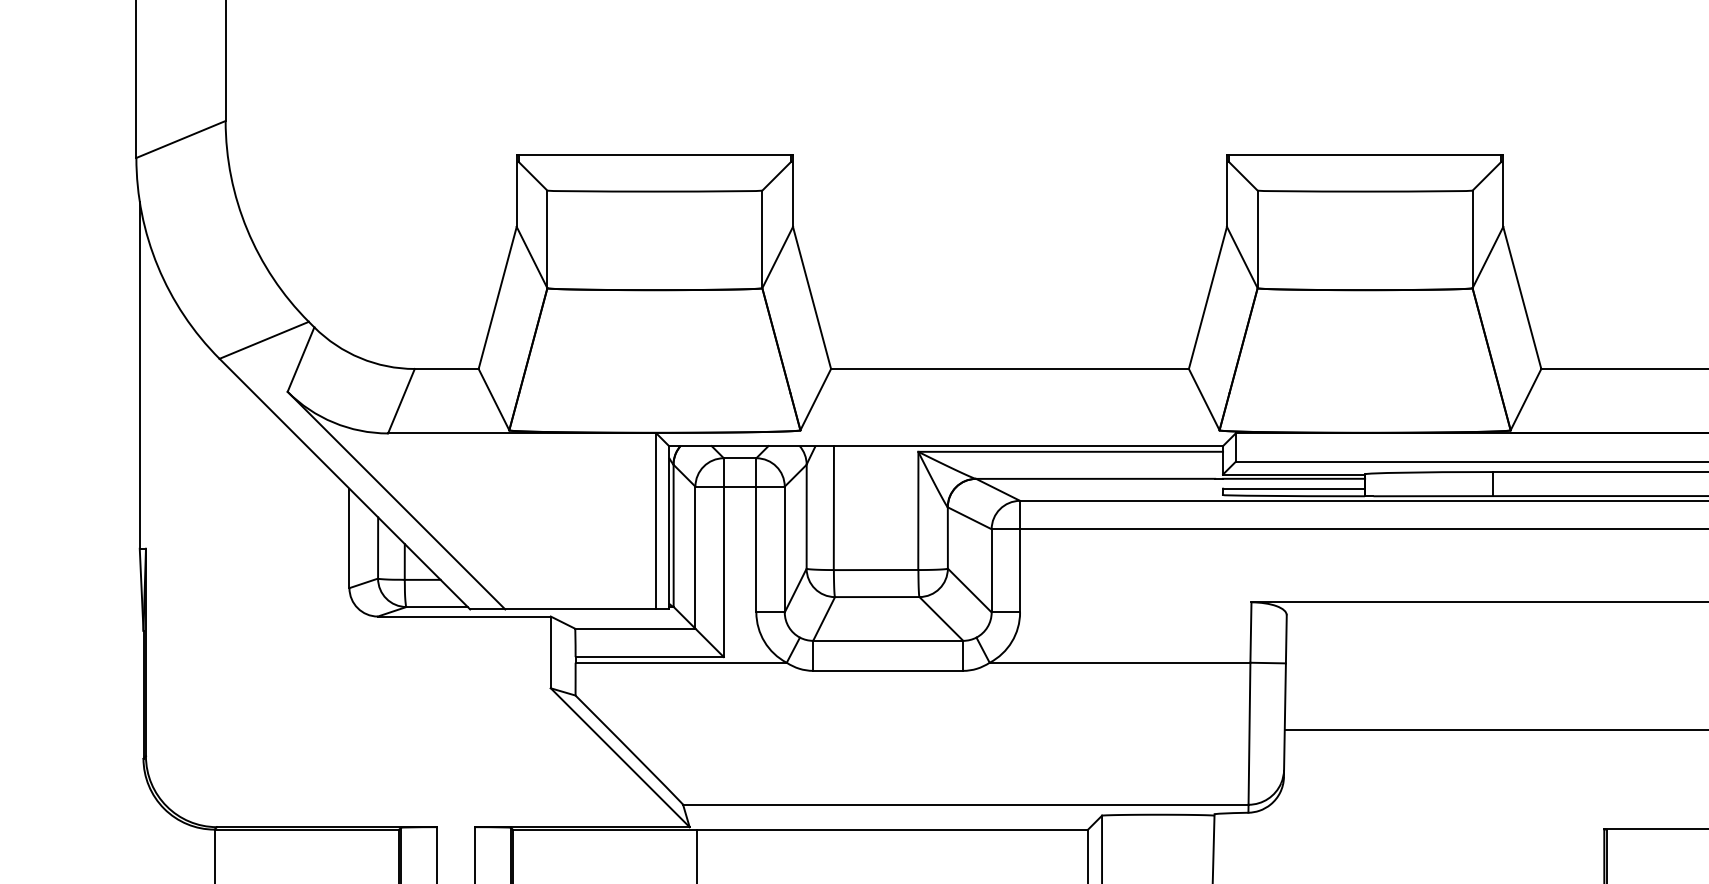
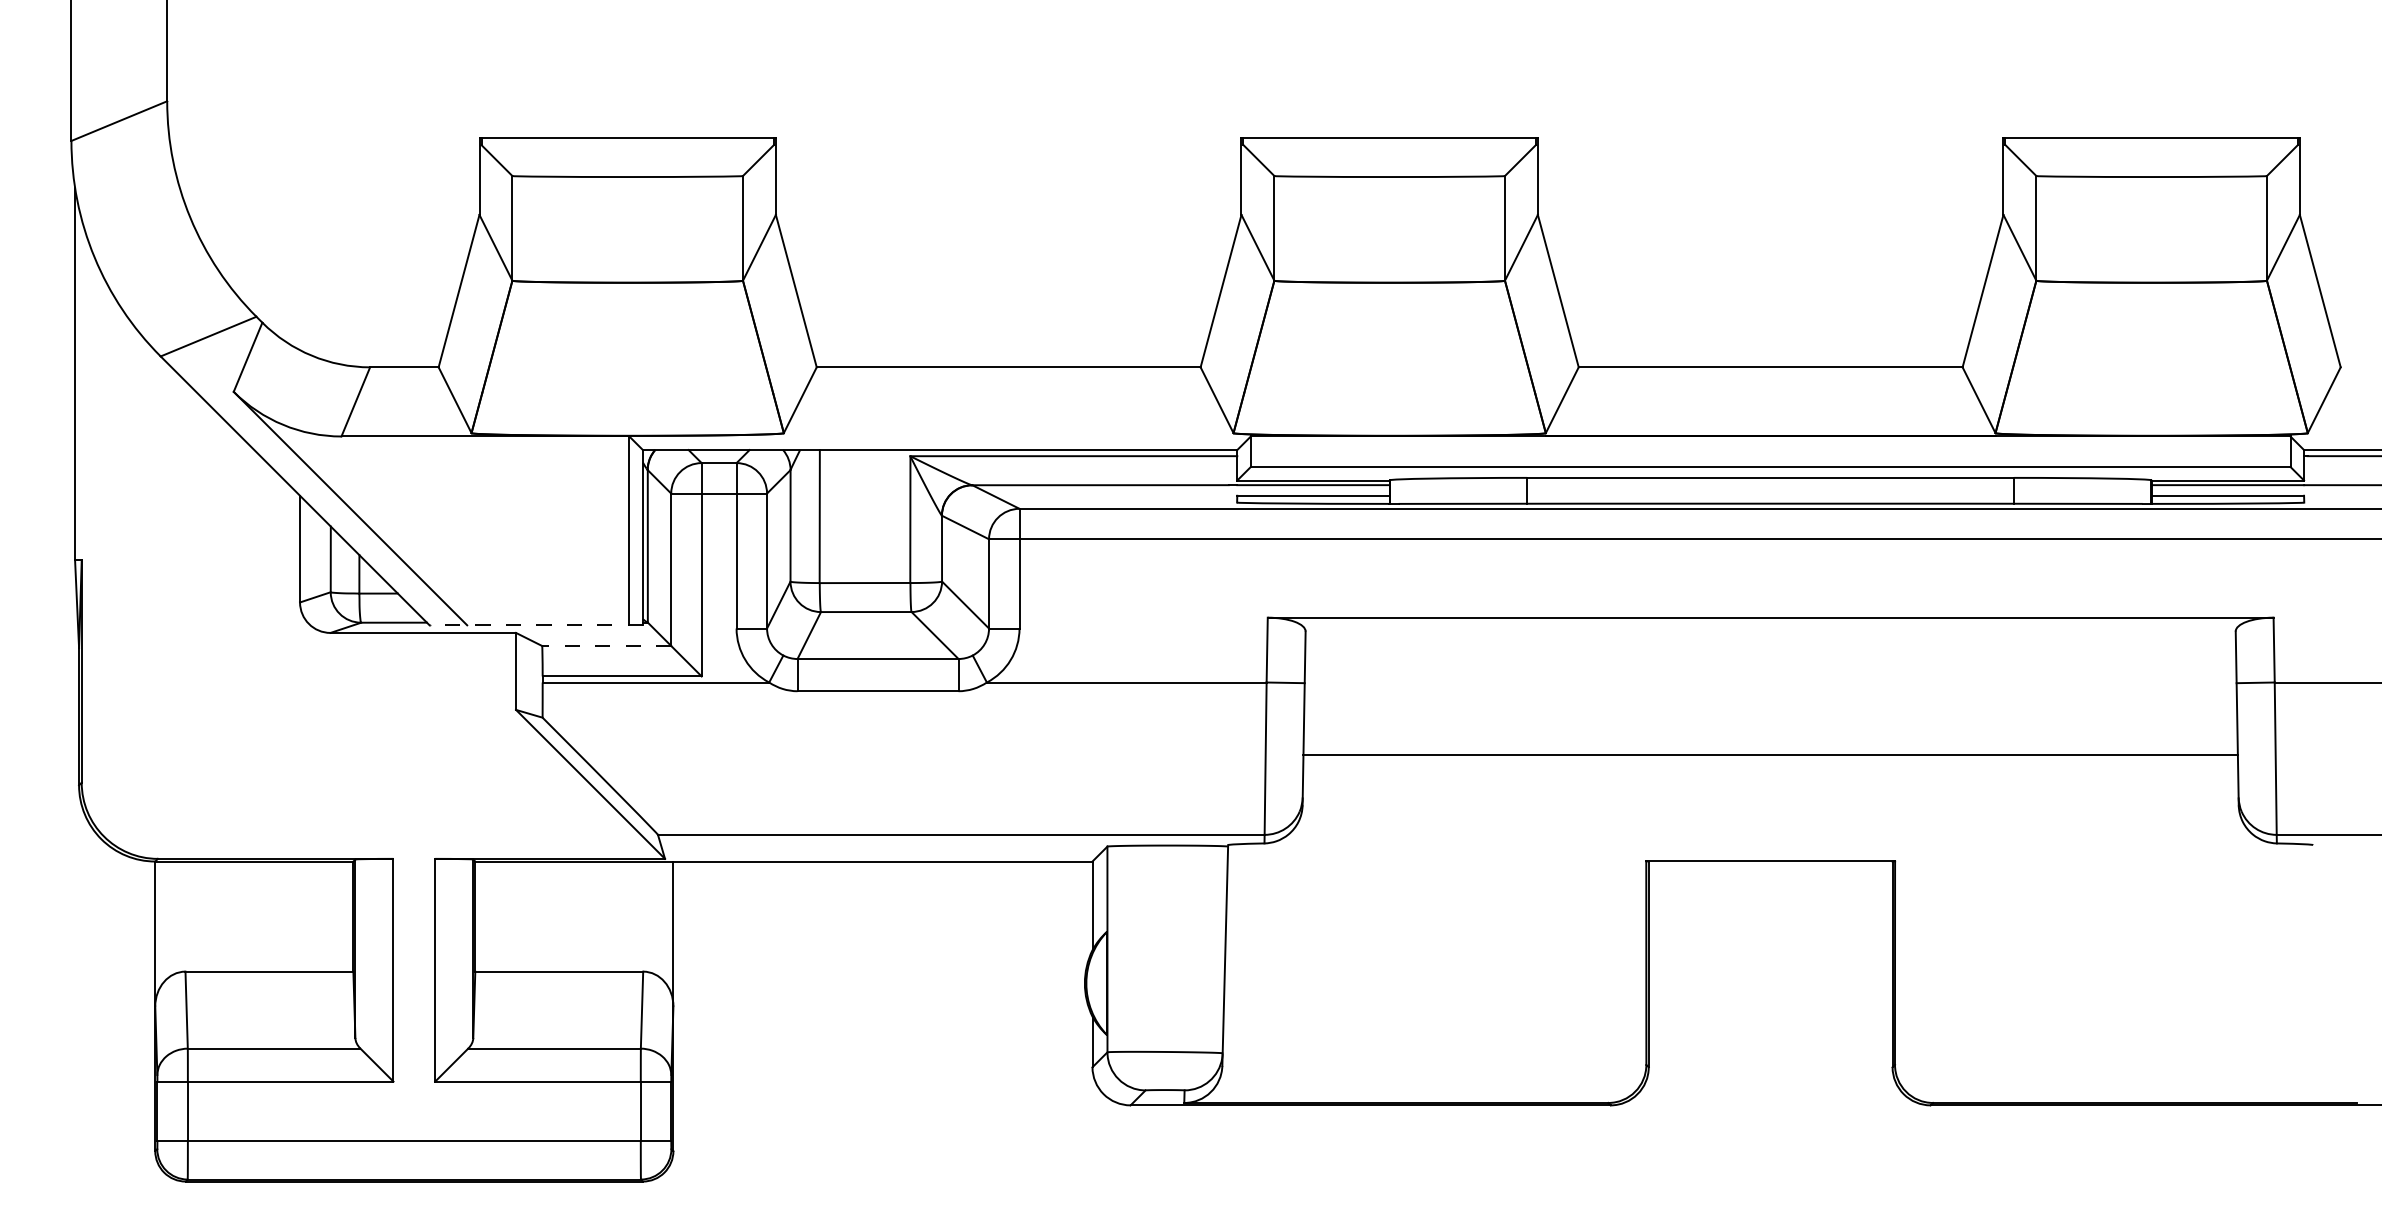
line: (569, 609) -> (536, 625), solid -> dashed
line: (635, 628) -> (606, 645), solid -> dashed

